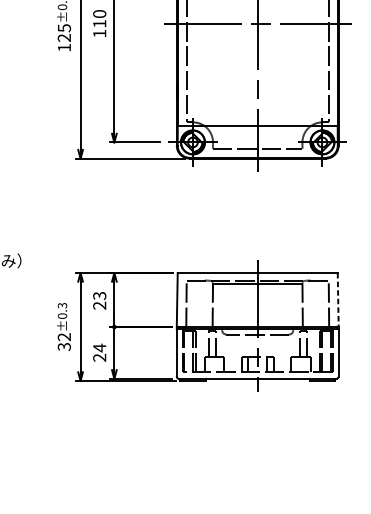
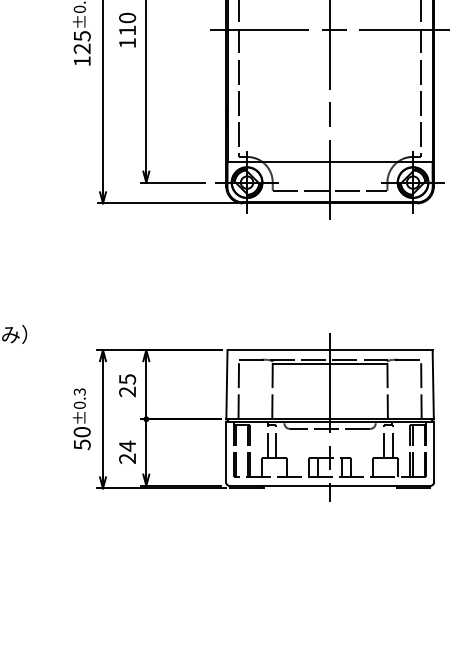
text: (99, 295) -> (127, 378), 23 -> 25
line: (338, 299) -> (433, 384), dashed -> solid
text: (63, 342) -> (81, 438), 32 -> 50

